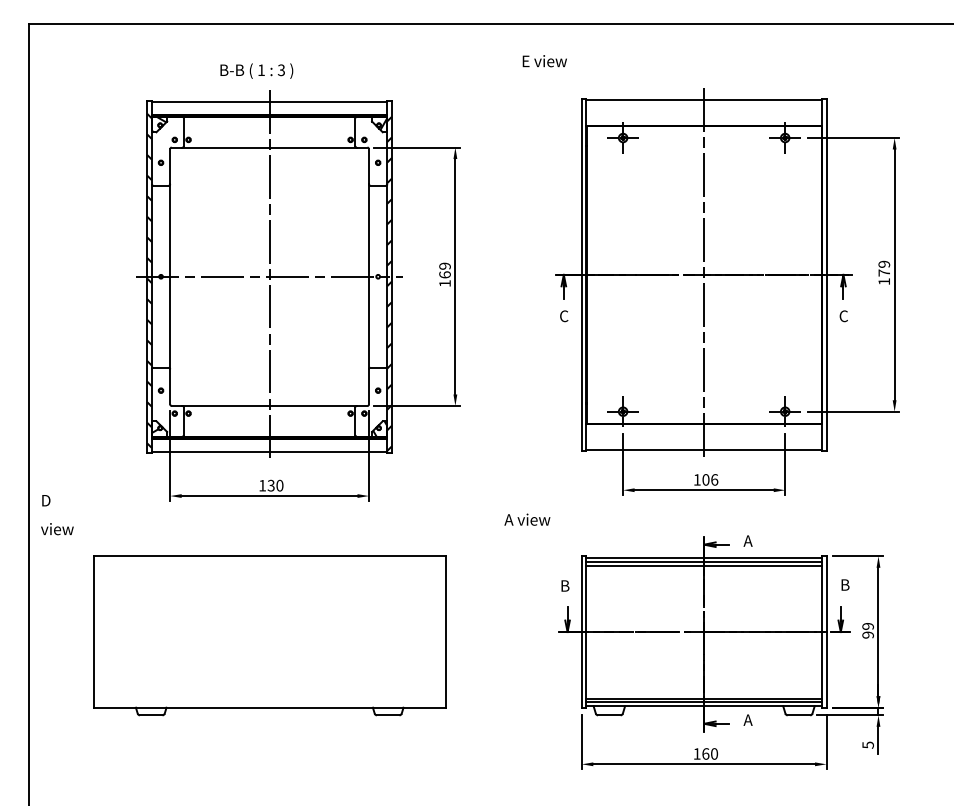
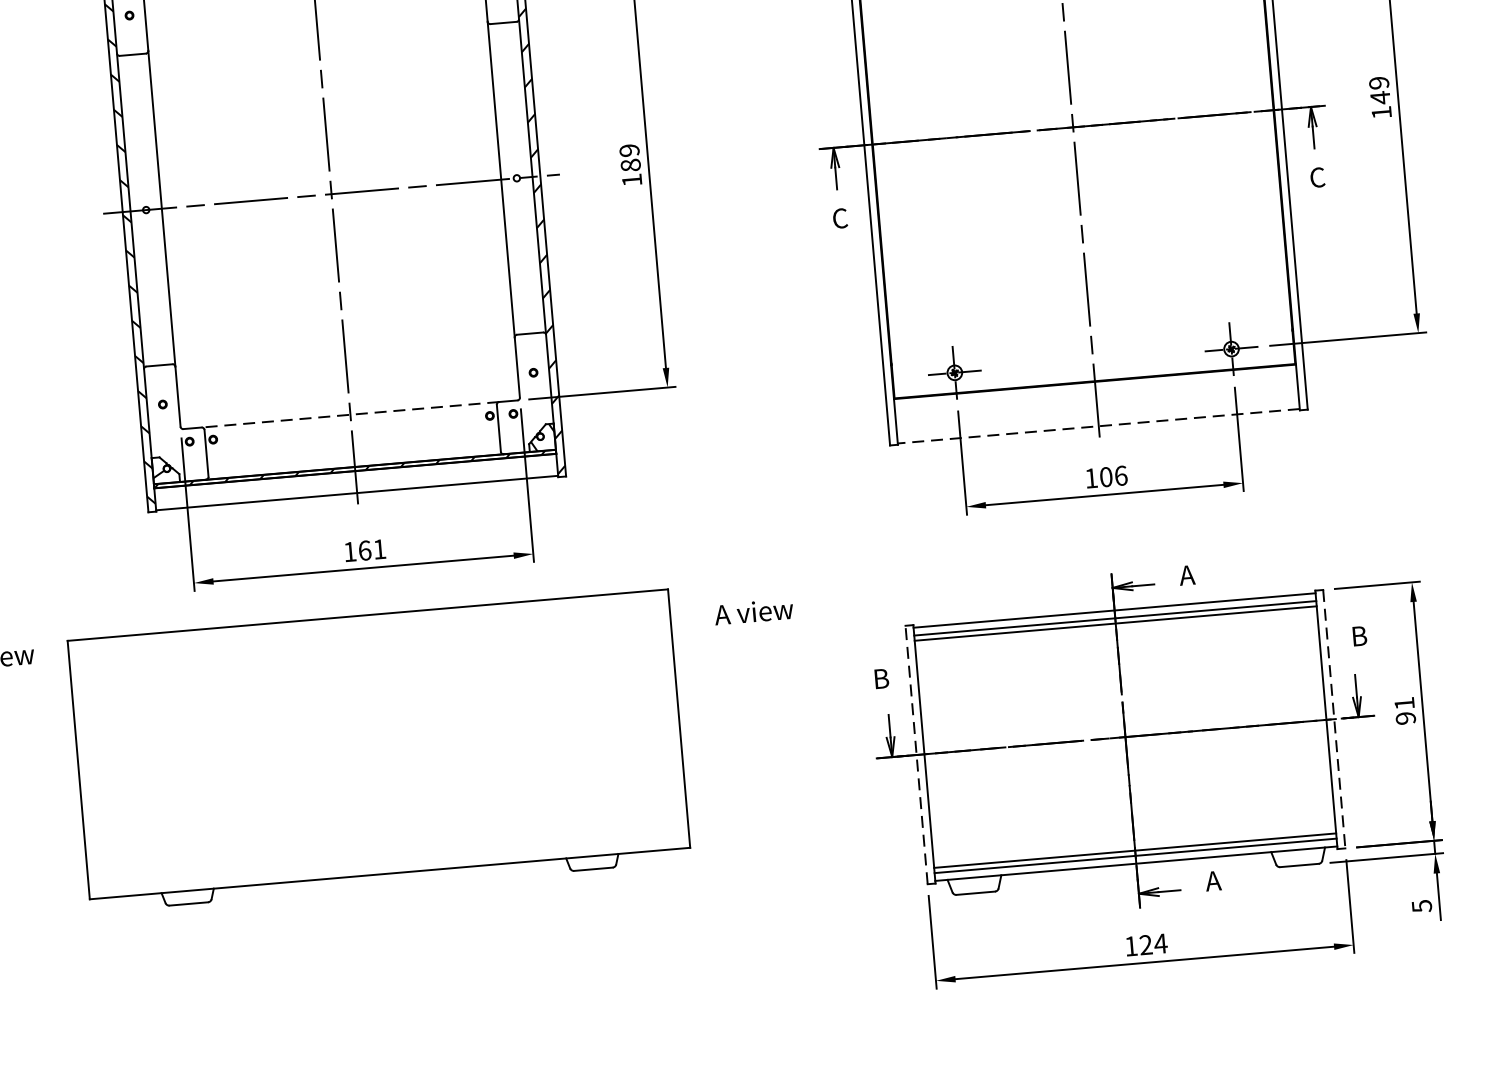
text: (883, 272) -> (1378, 97), 179 -> 149
text: (444, 274) -> (629, 164), 169 -> 189
line: (269, 405) -> (350, 413), solid -> dashed
line: (704, 449) -> (1099, 425), solid -> dashed
text: (275, 485) -> (372, 549), 130 -> 161
text: (527, 519) -> (754, 611), moved
text: (867, 626) -> (1403, 703), 99 -> 91
line: (581, 632) -> (916, 755), solid -> dashed
line: (826, 632) -> (1334, 719), solid -> dashed
part: (269, 635) -> (379, 750), moved
text: (710, 753) -> (1154, 943), 160 -> 124

